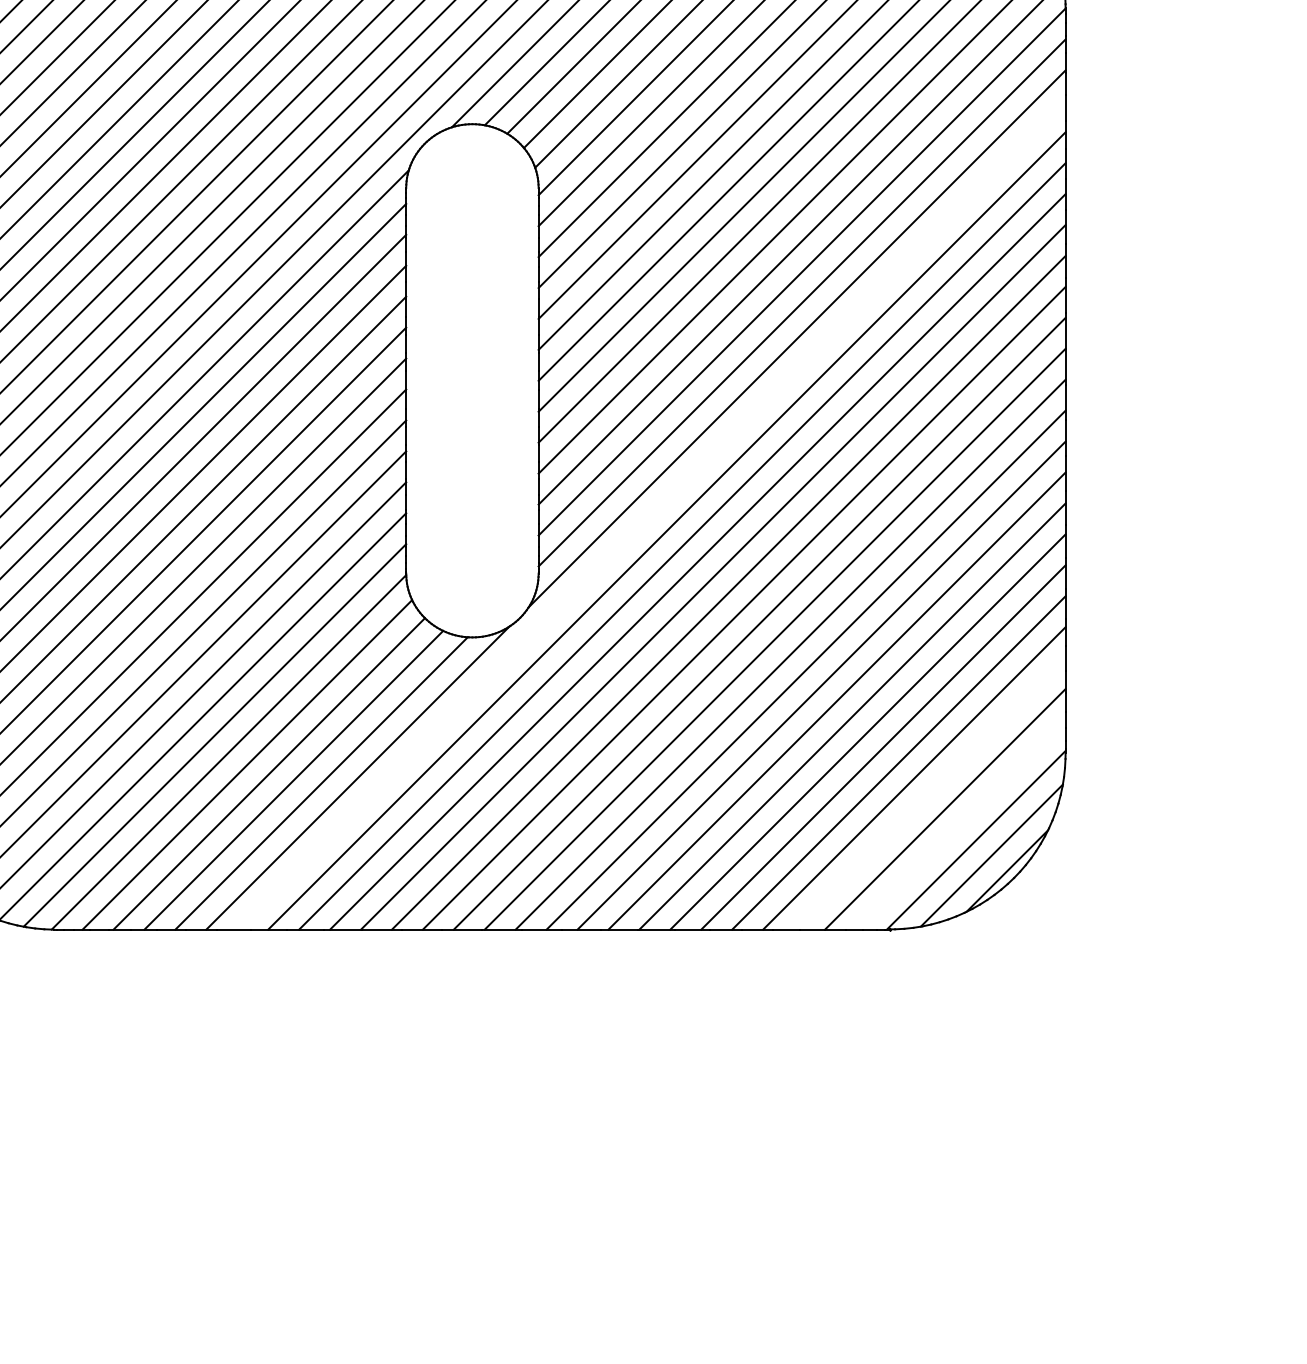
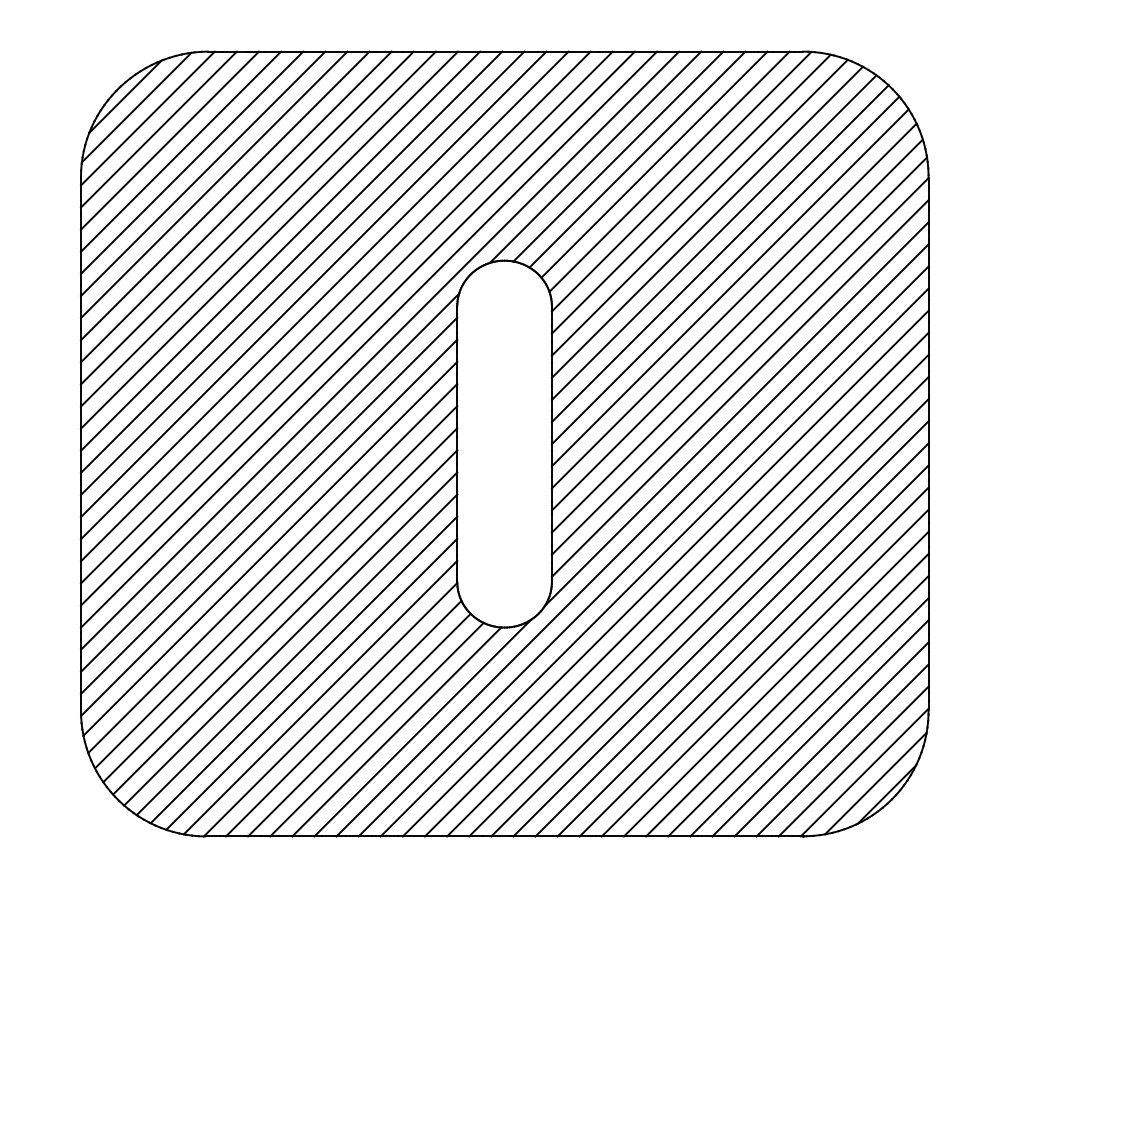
line: (651, 515) -> (632, 540), added
line: (929, 794) -> (831, 739), added
line: (960, 824) -> (853, 761), added

